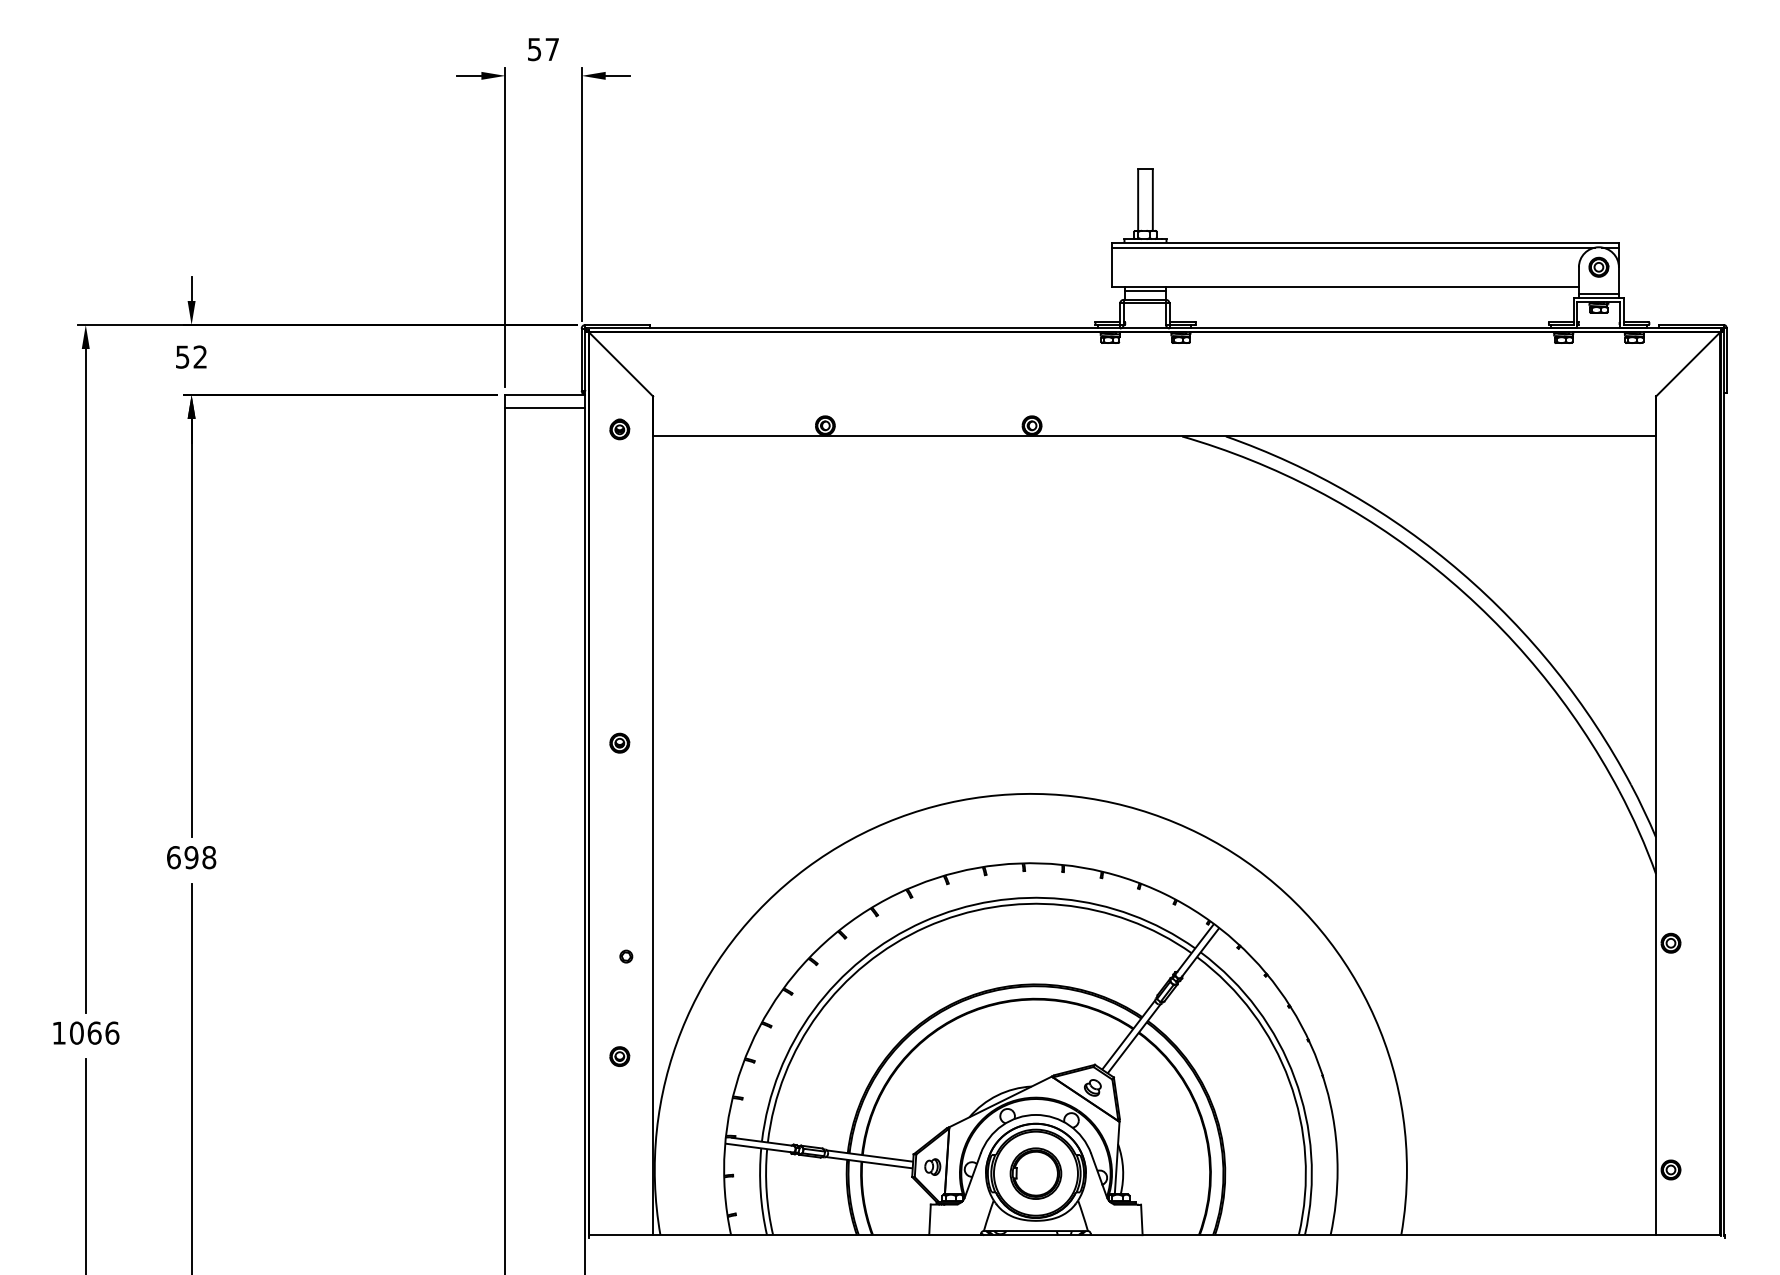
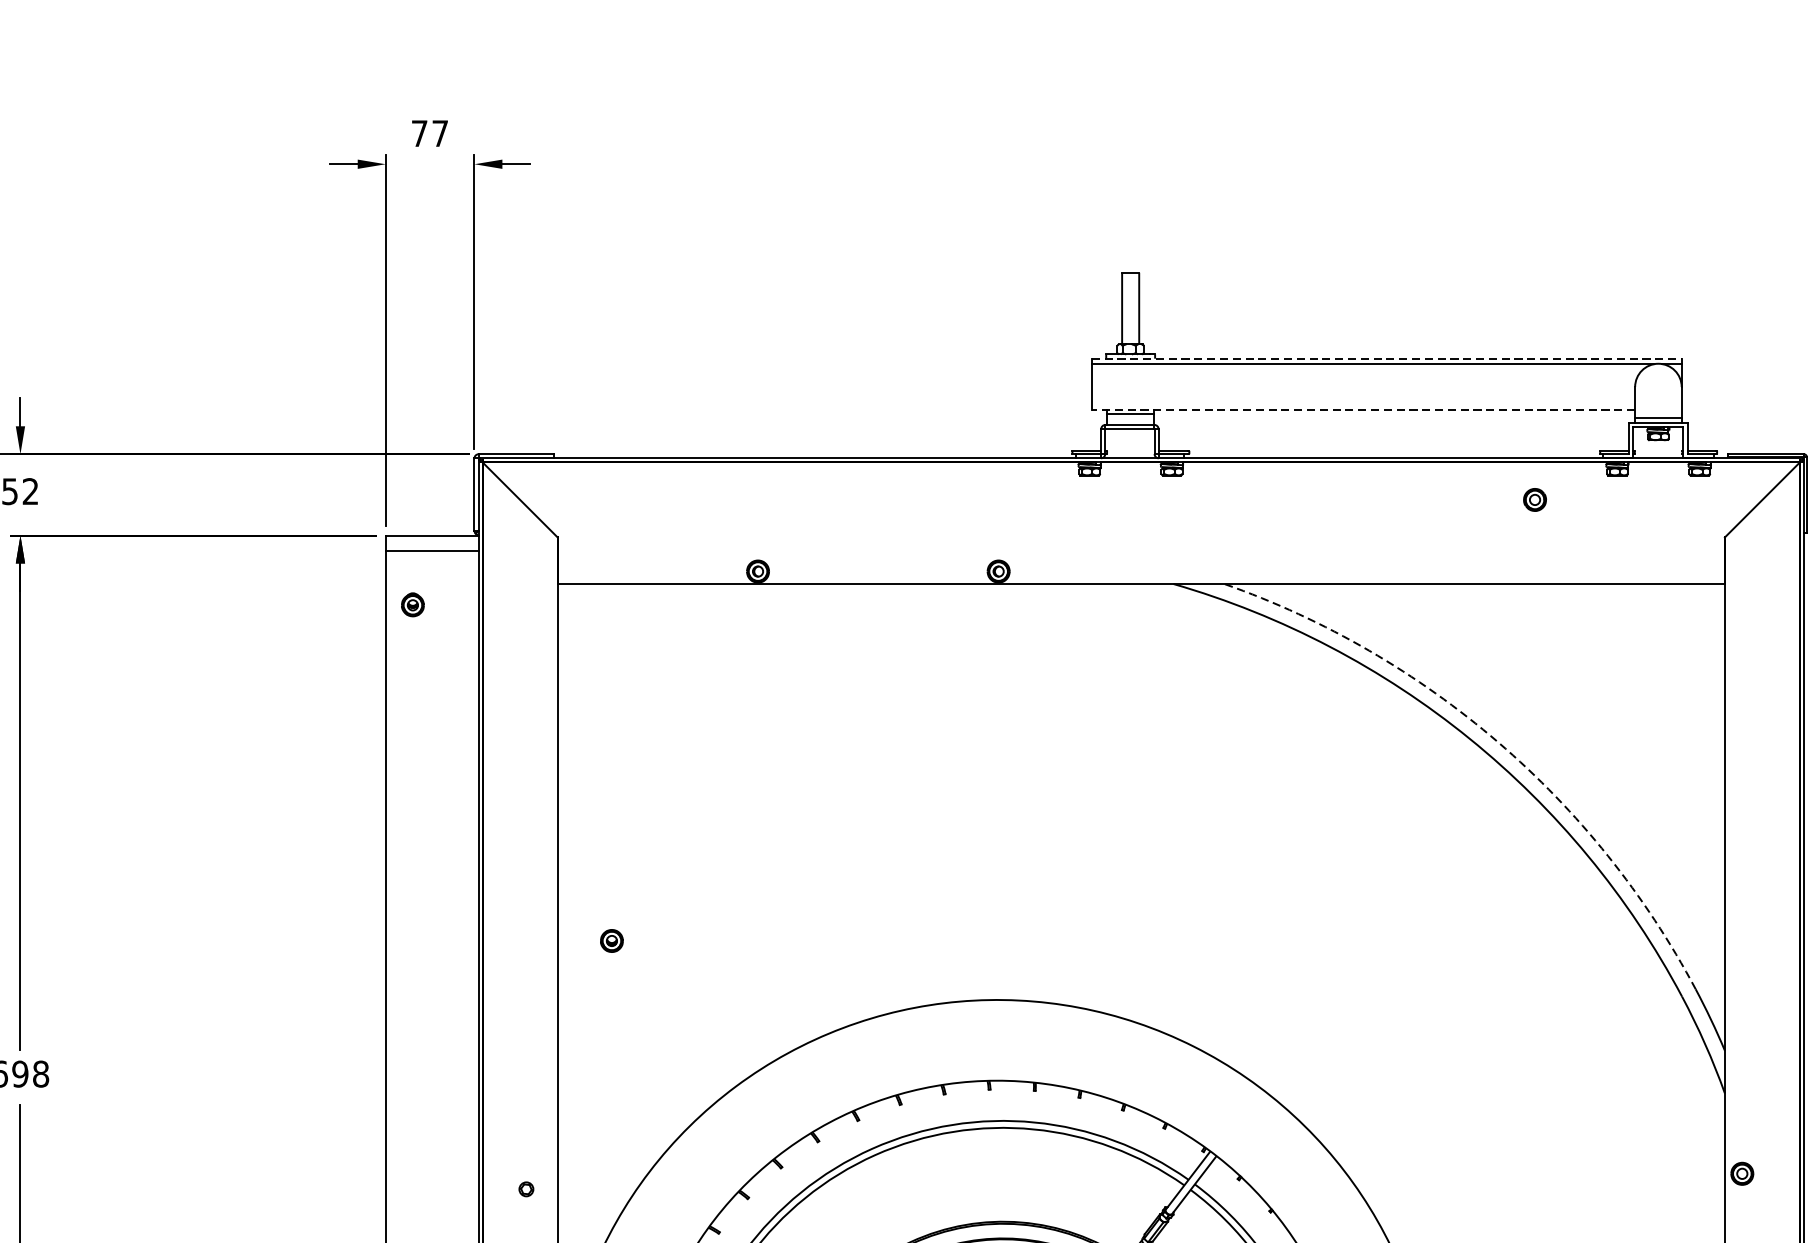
text: (534, 49) -> (419, 133), 57 -> 77
line: (1366, 242) -> (1387, 358), solid -> dashed
part: (1598, 266) -> (1534, 499), moved
line: (1345, 287) -> (1363, 410), solid -> dashed
part: (619, 429) -> (412, 604), moved
arc: (1461, 572) -> (1498, 742), solid -> dashed
part: (619, 742) -> (611, 940), moved

